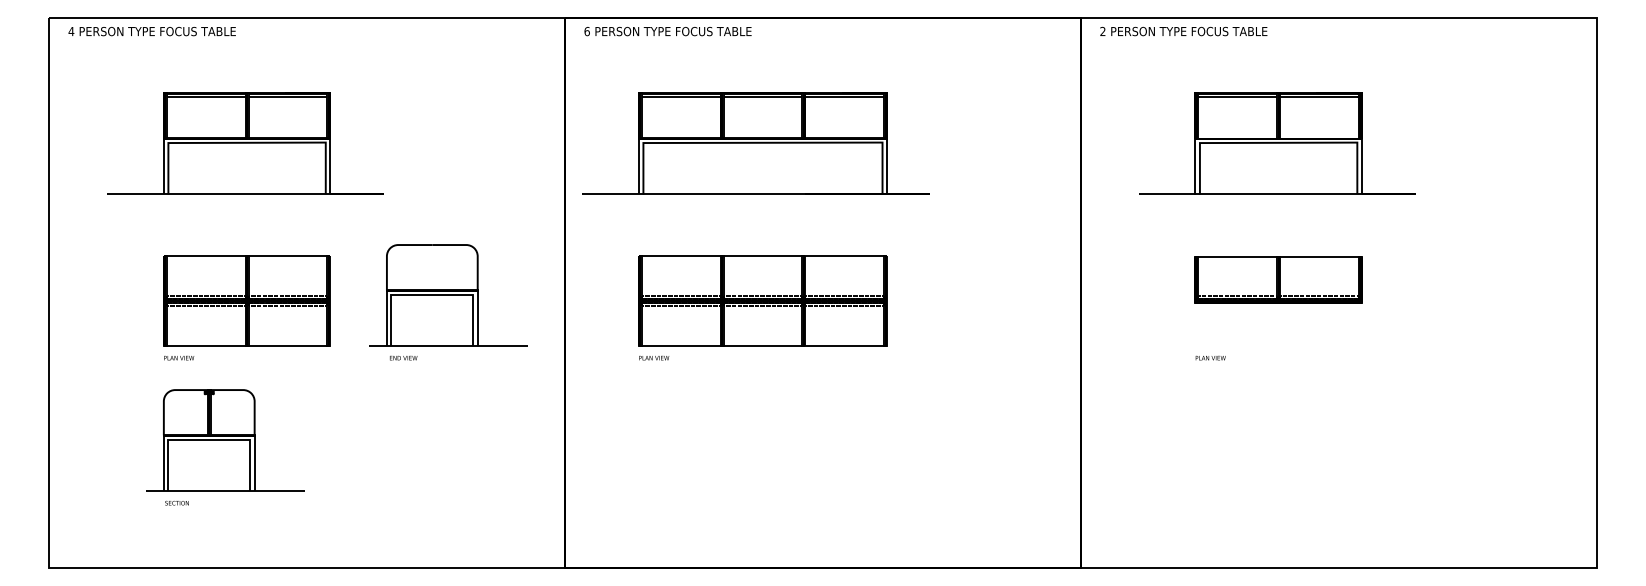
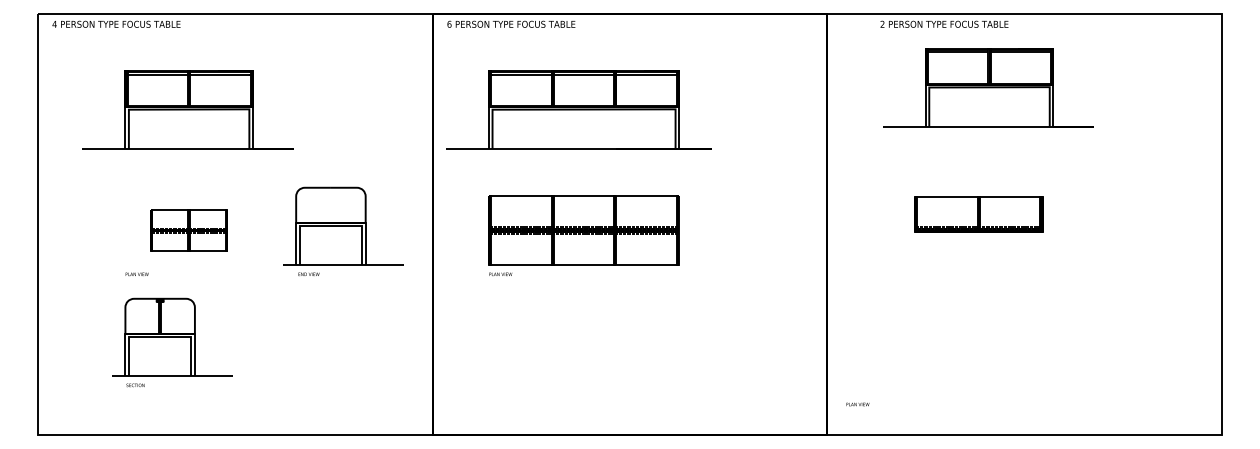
text: (1183, 31) -> (944, 24), moved
part: (1277, 143) -> (988, 87), moved
part: (246, 300) -> (188, 230), size x0.6
text: (1210, 357) -> (857, 404), moved

